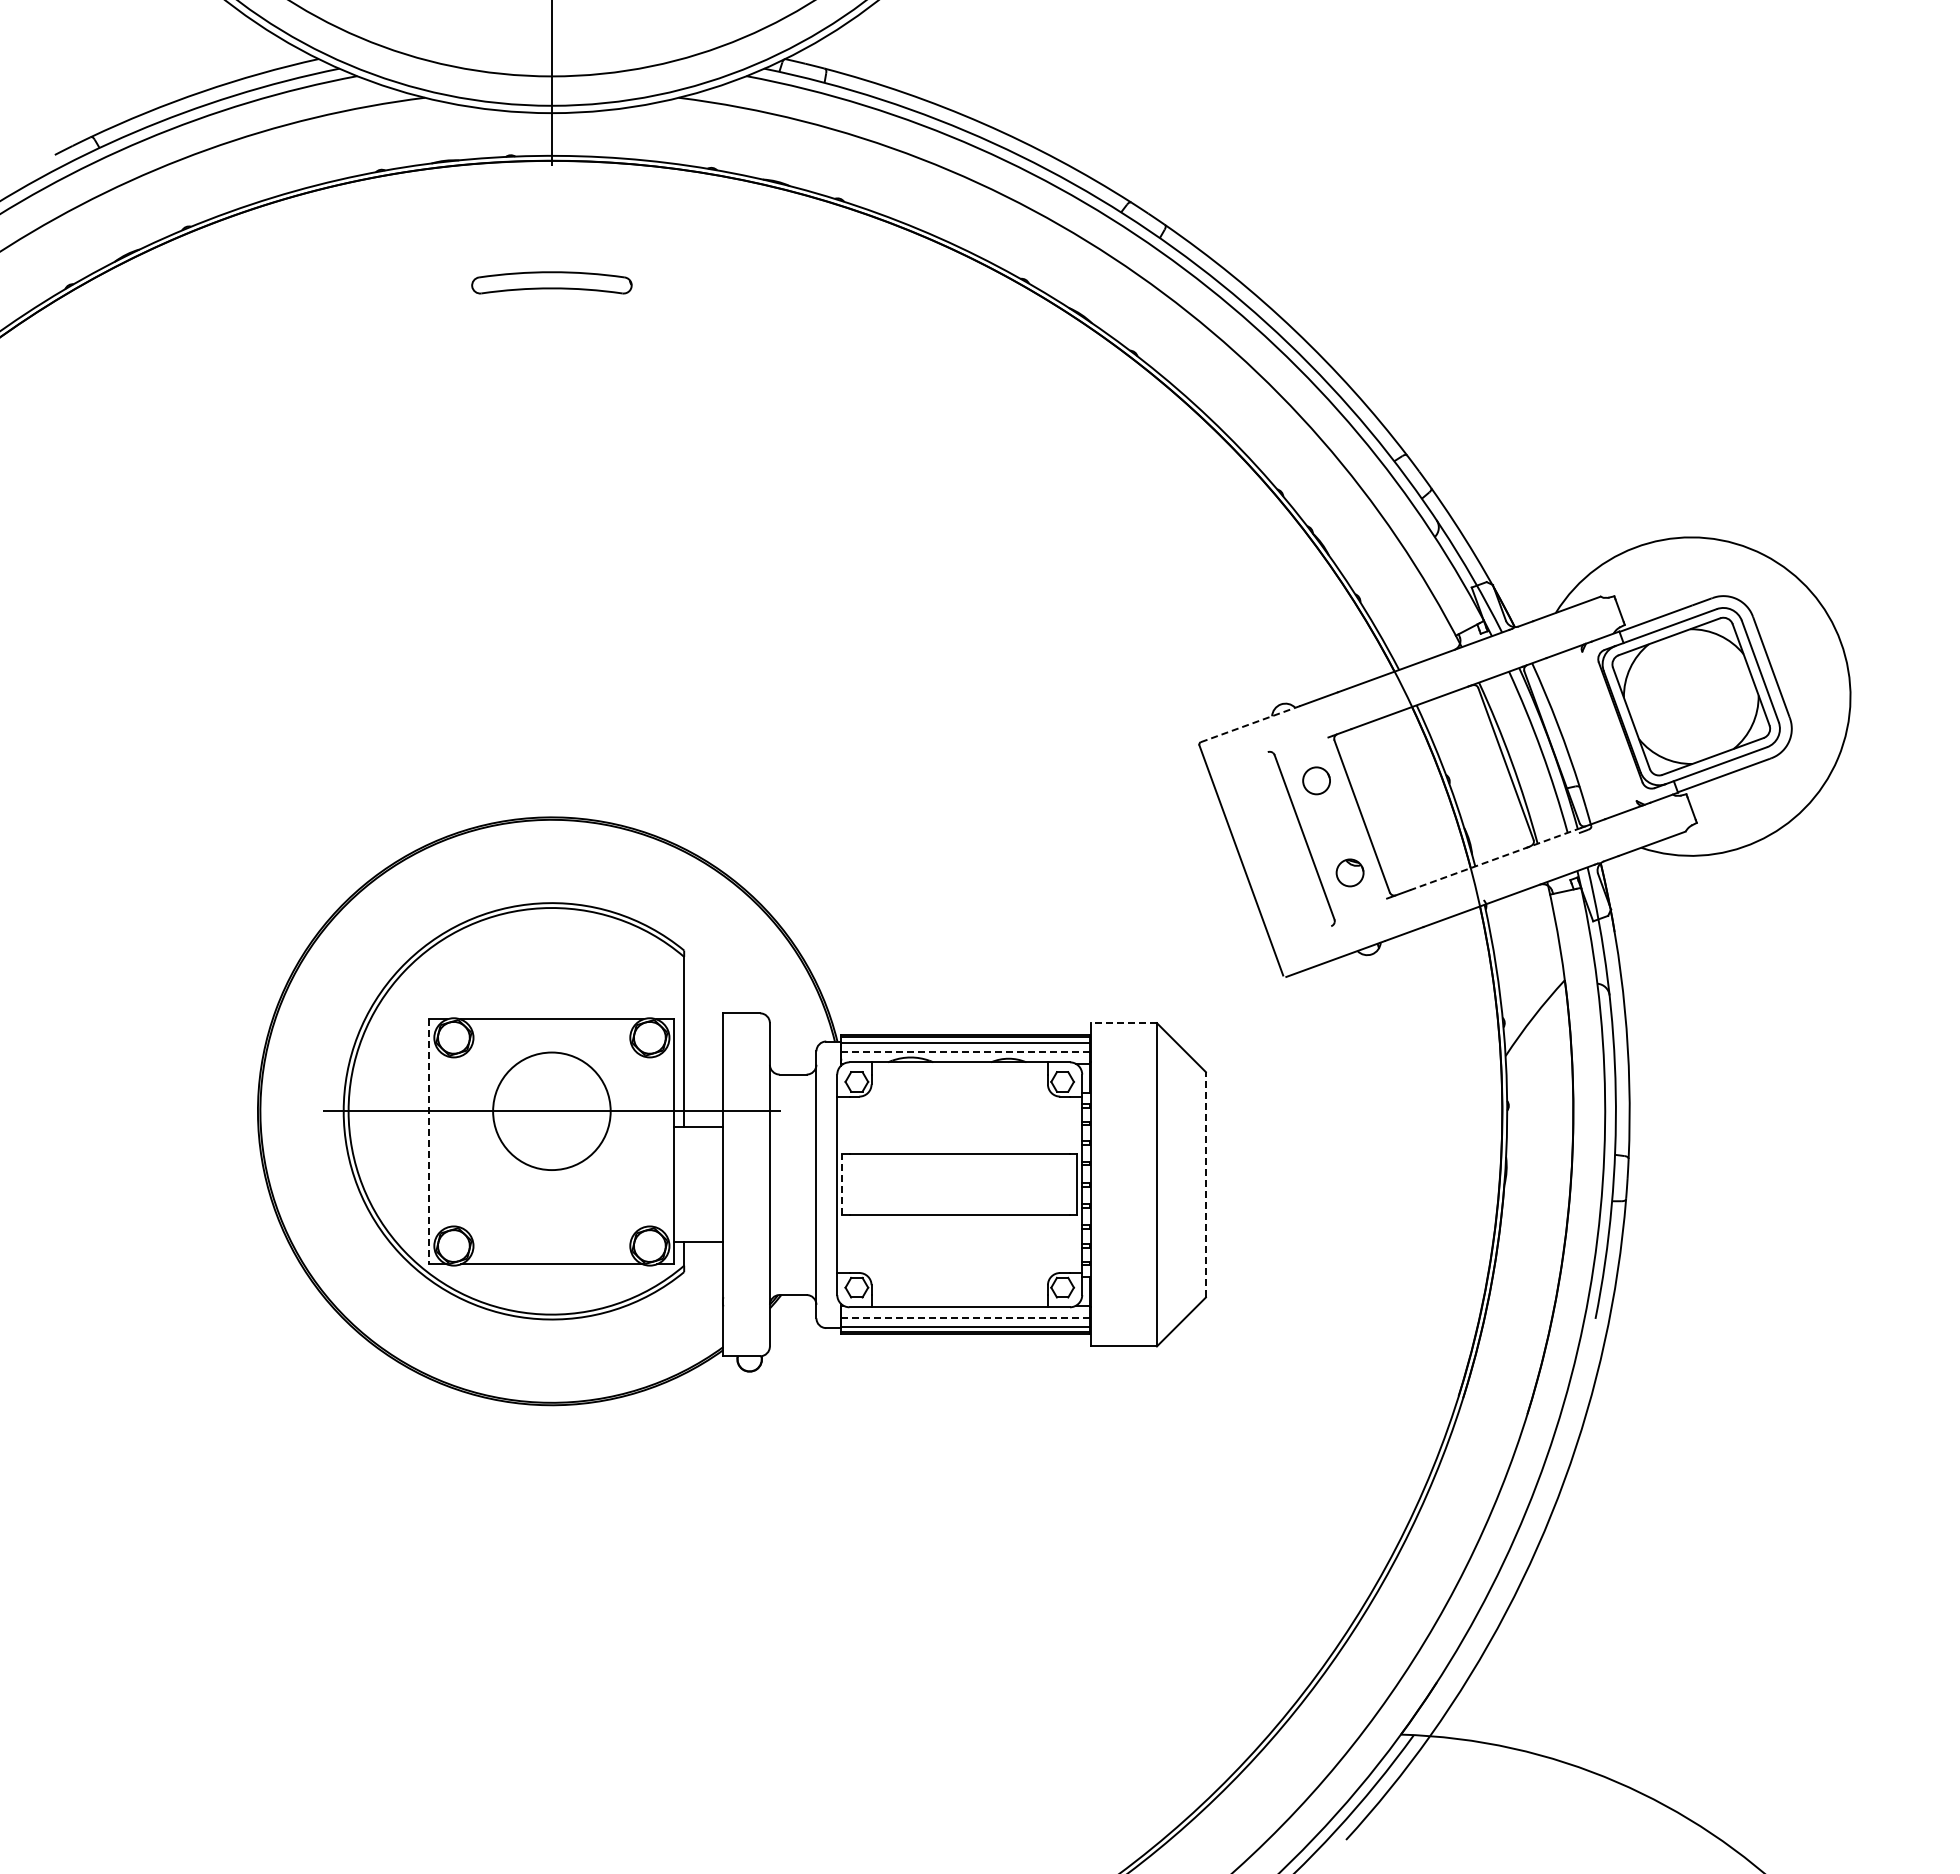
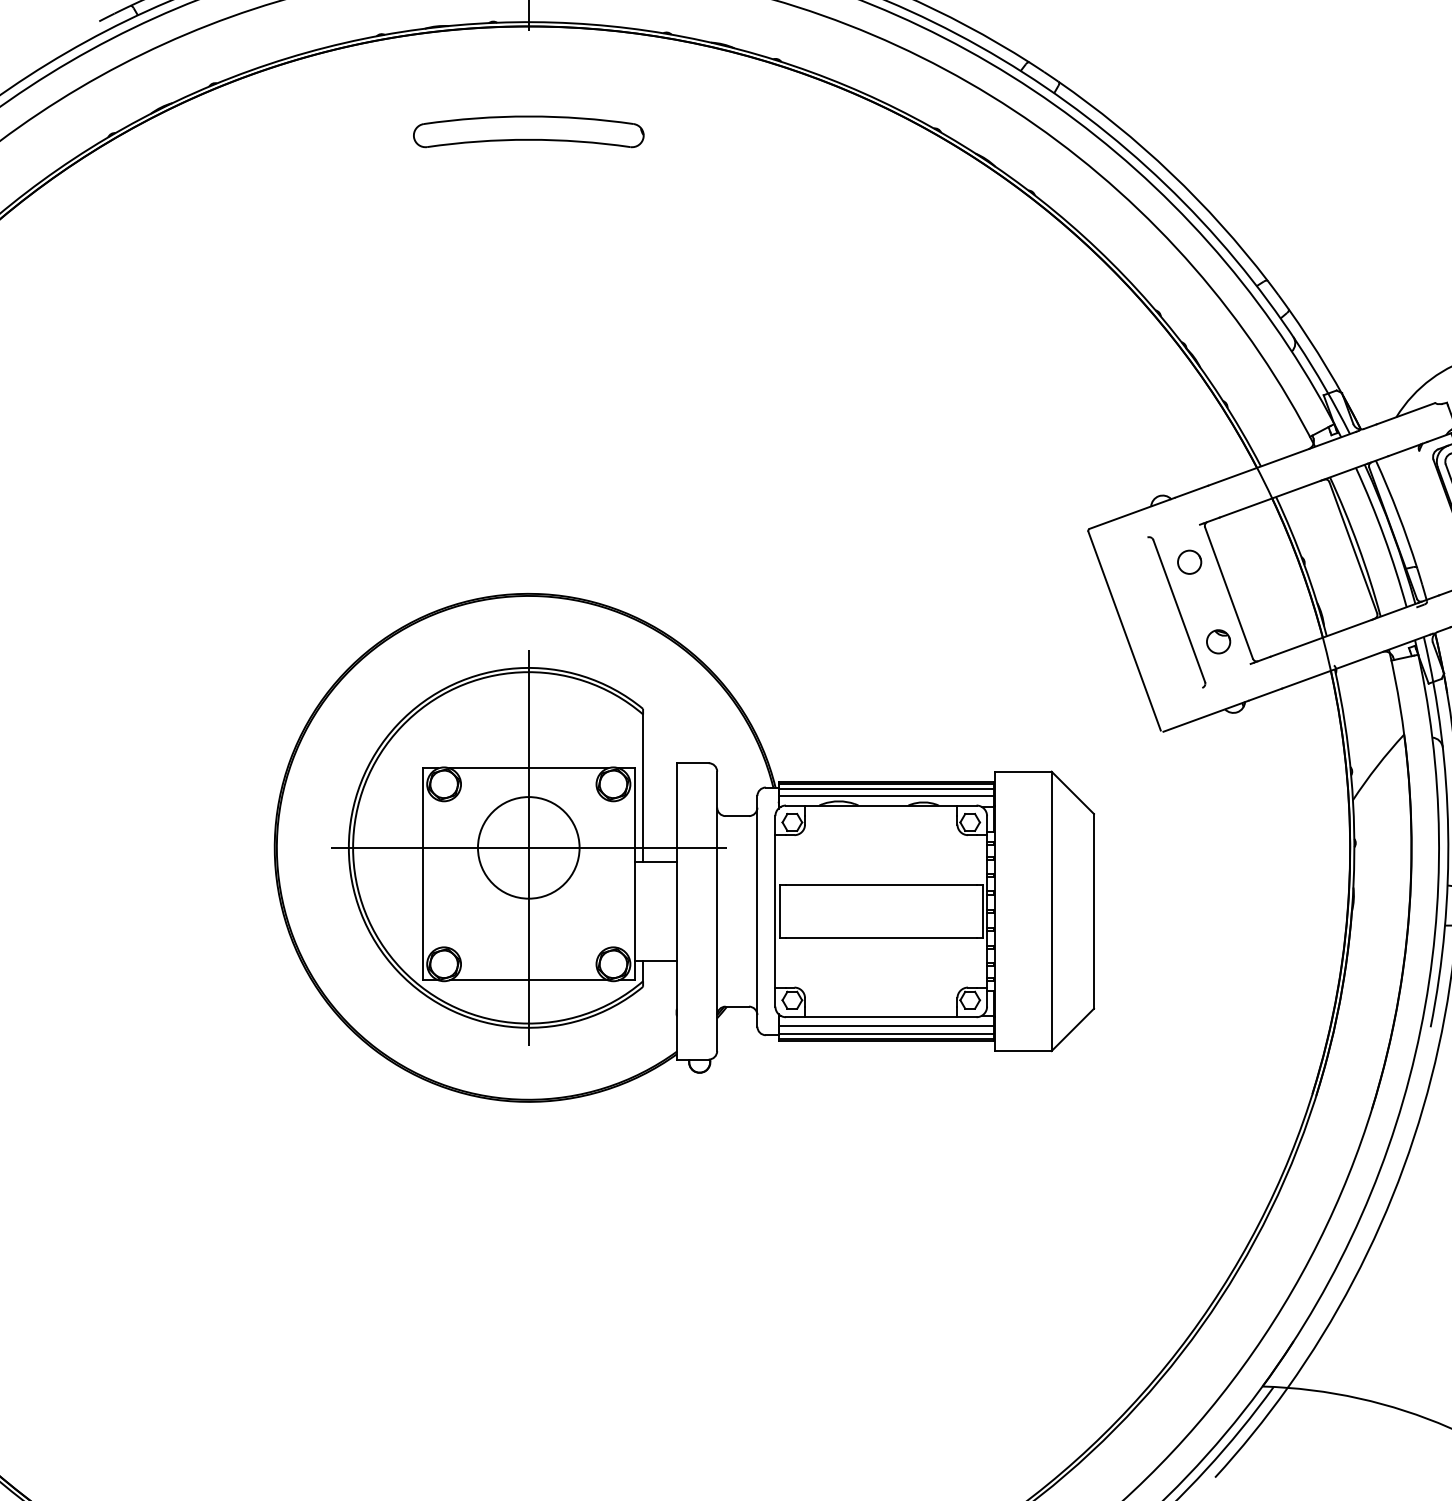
part: (551, 282) -> (528, 131), size x1.67
line: (1247, 725) -> (1129, 514), dashed -> solid
line: (1495, 859) -> (1344, 630), dashed -> solid
line: (1123, 1023) -> (1022, 771), dashed -> solid
line: (965, 1051) -> (886, 796), dashed -> solid
line: (551, 1111) -> (528, 848), added
line: (429, 1142) -> (423, 874), dashed -> solid
line: (842, 1184) -> (779, 911), dashed -> solid
line: (1205, 1184) -> (1093, 911), dashed -> solid
line: (965, 1317) -> (886, 1026), dashed -> solid

